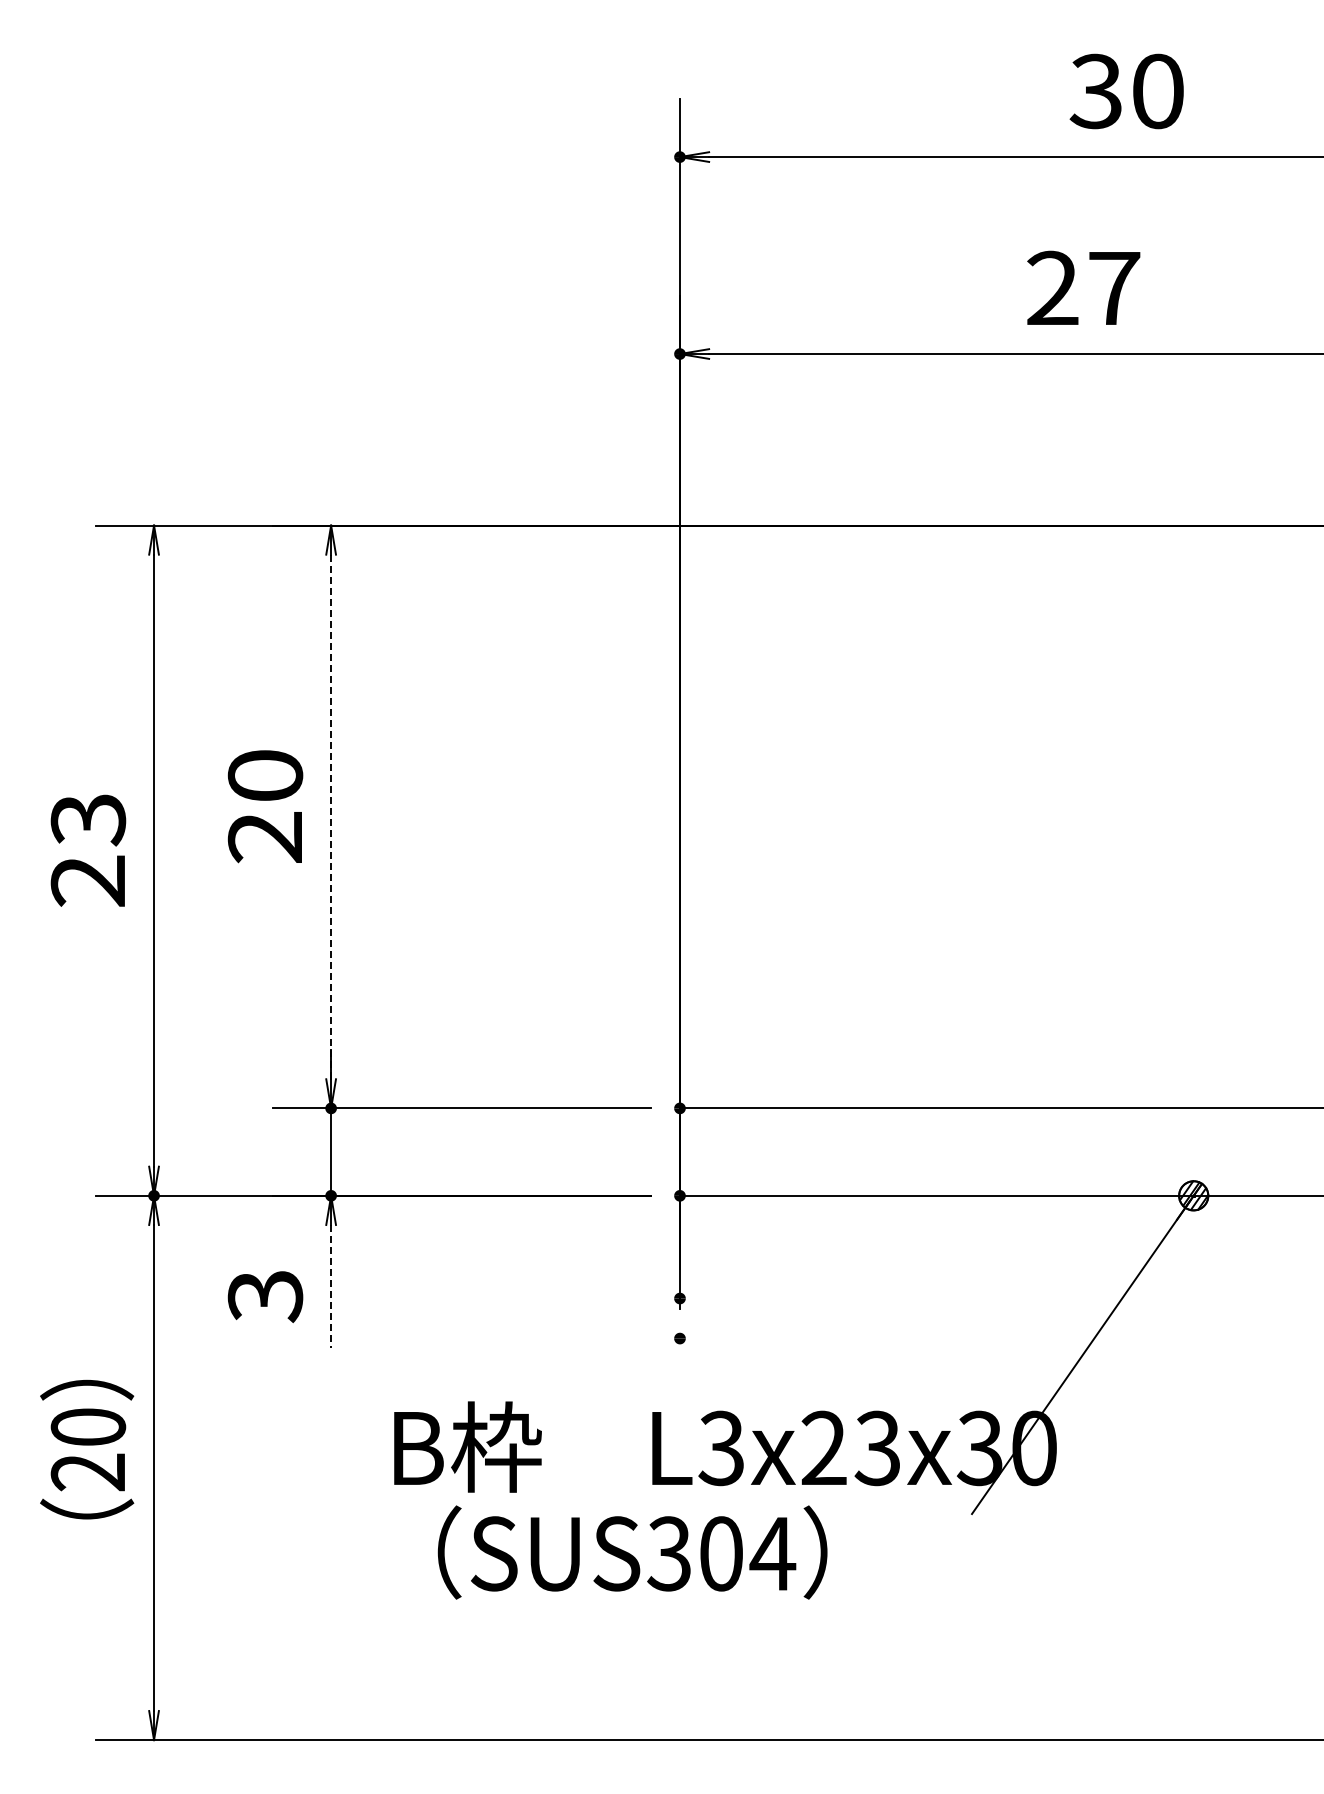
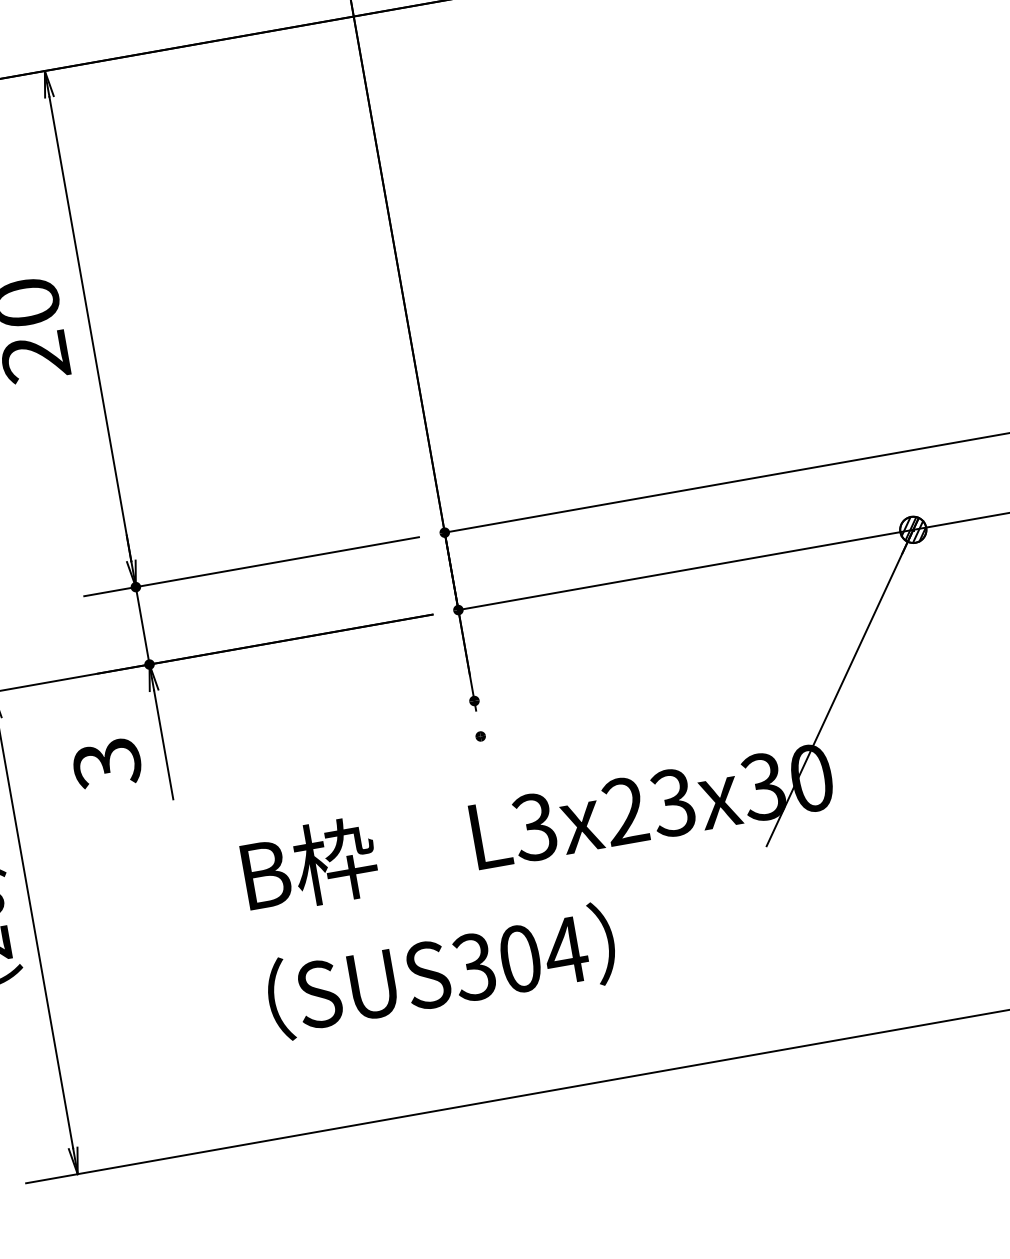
line: (331, 817) -> (90, 329), dashed -> solid
line: (331, 1286) -> (164, 744), dashed -> solid
text: (632, 1552) -> (441, 971), moved

